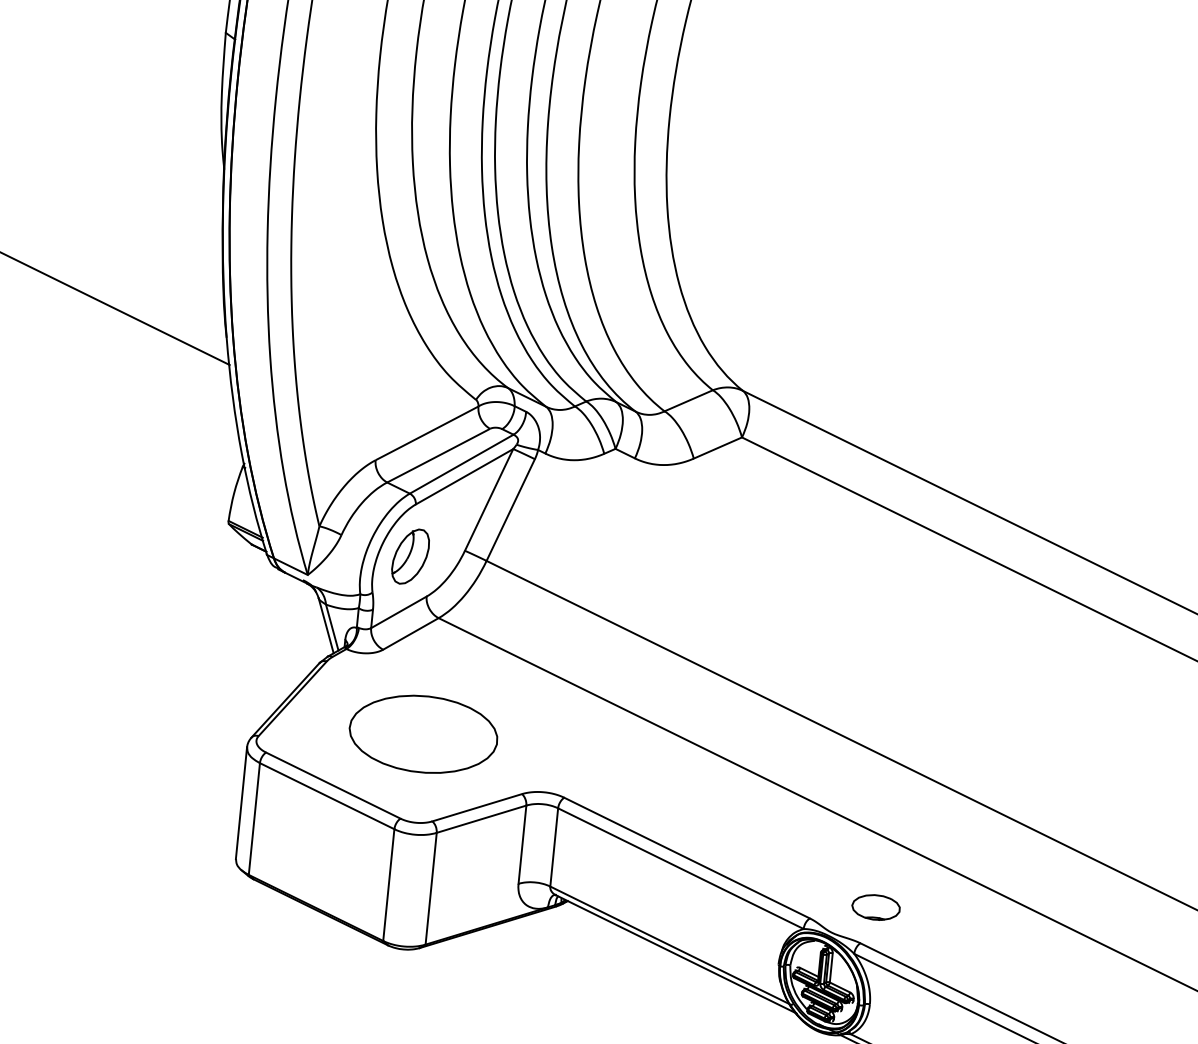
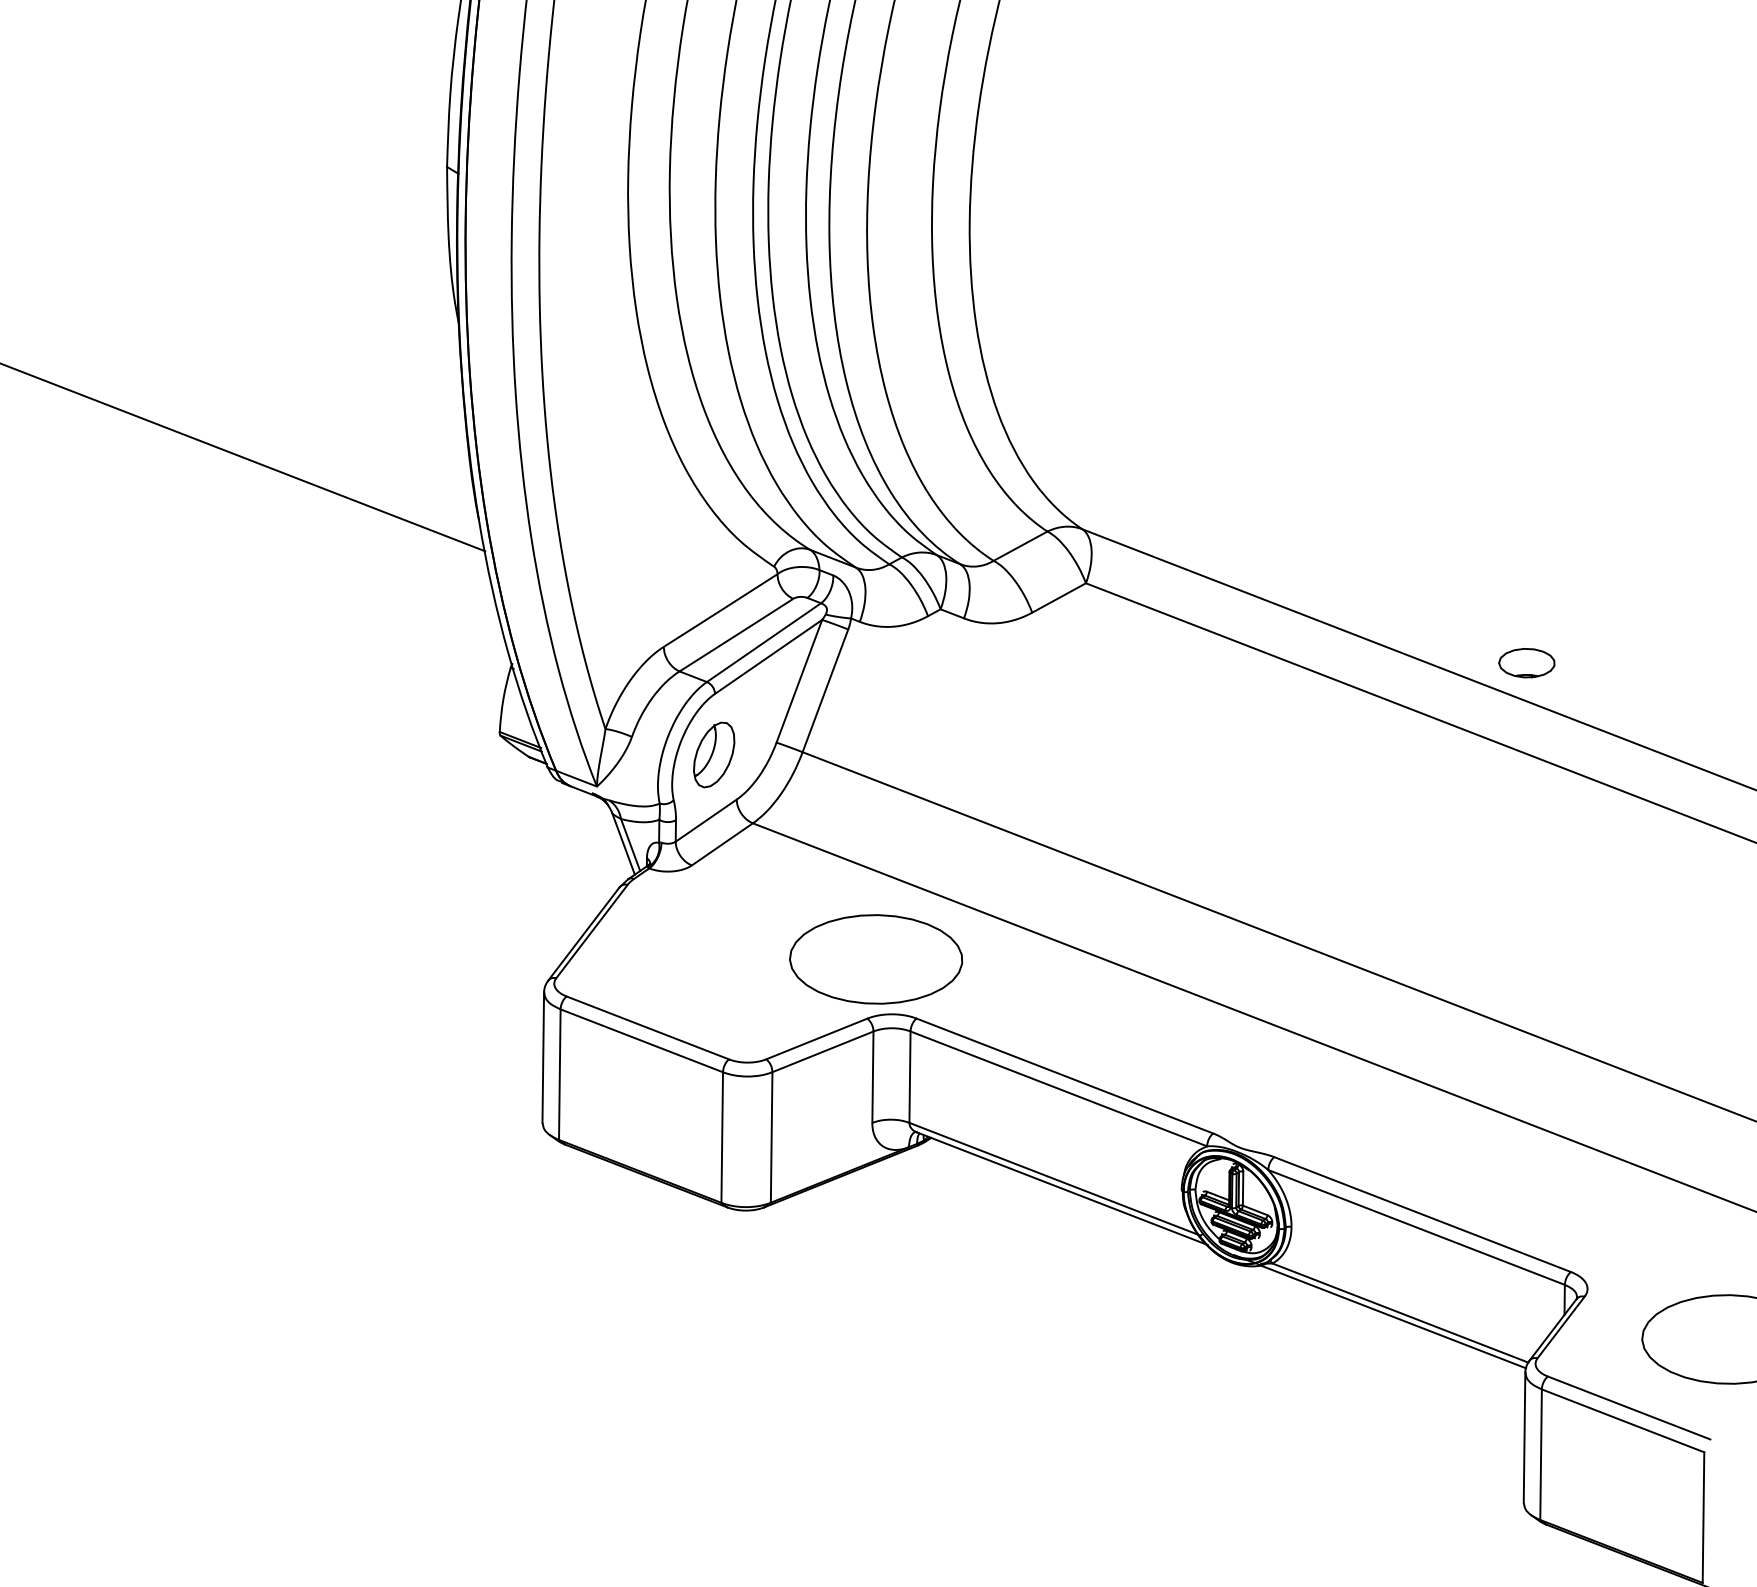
part: (423, 734) -> (876, 959), moved
part: (875, 907) -> (1526, 663), moved

